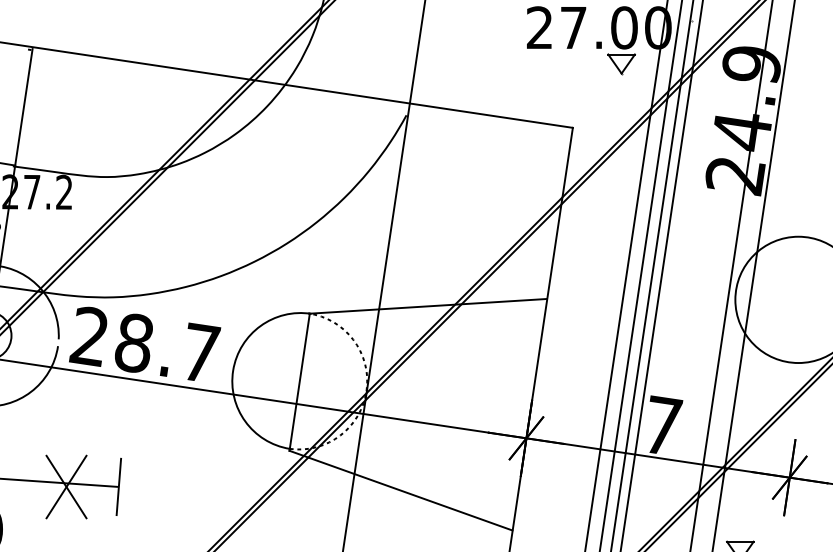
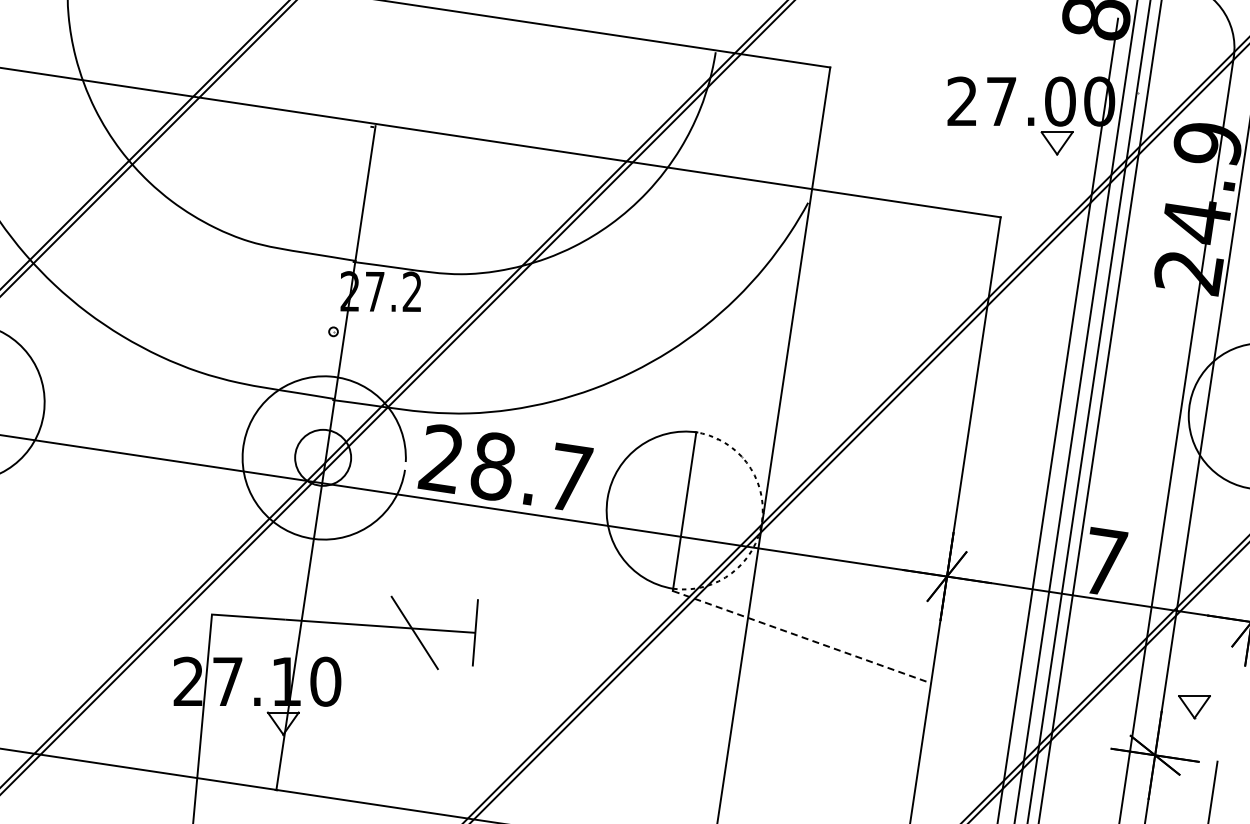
line: (428, 306) -> (833, 423), removed
line: (66, 486) -> (414, 632), removed
line: (400, 490) -> (801, 637), solid -> dashed

